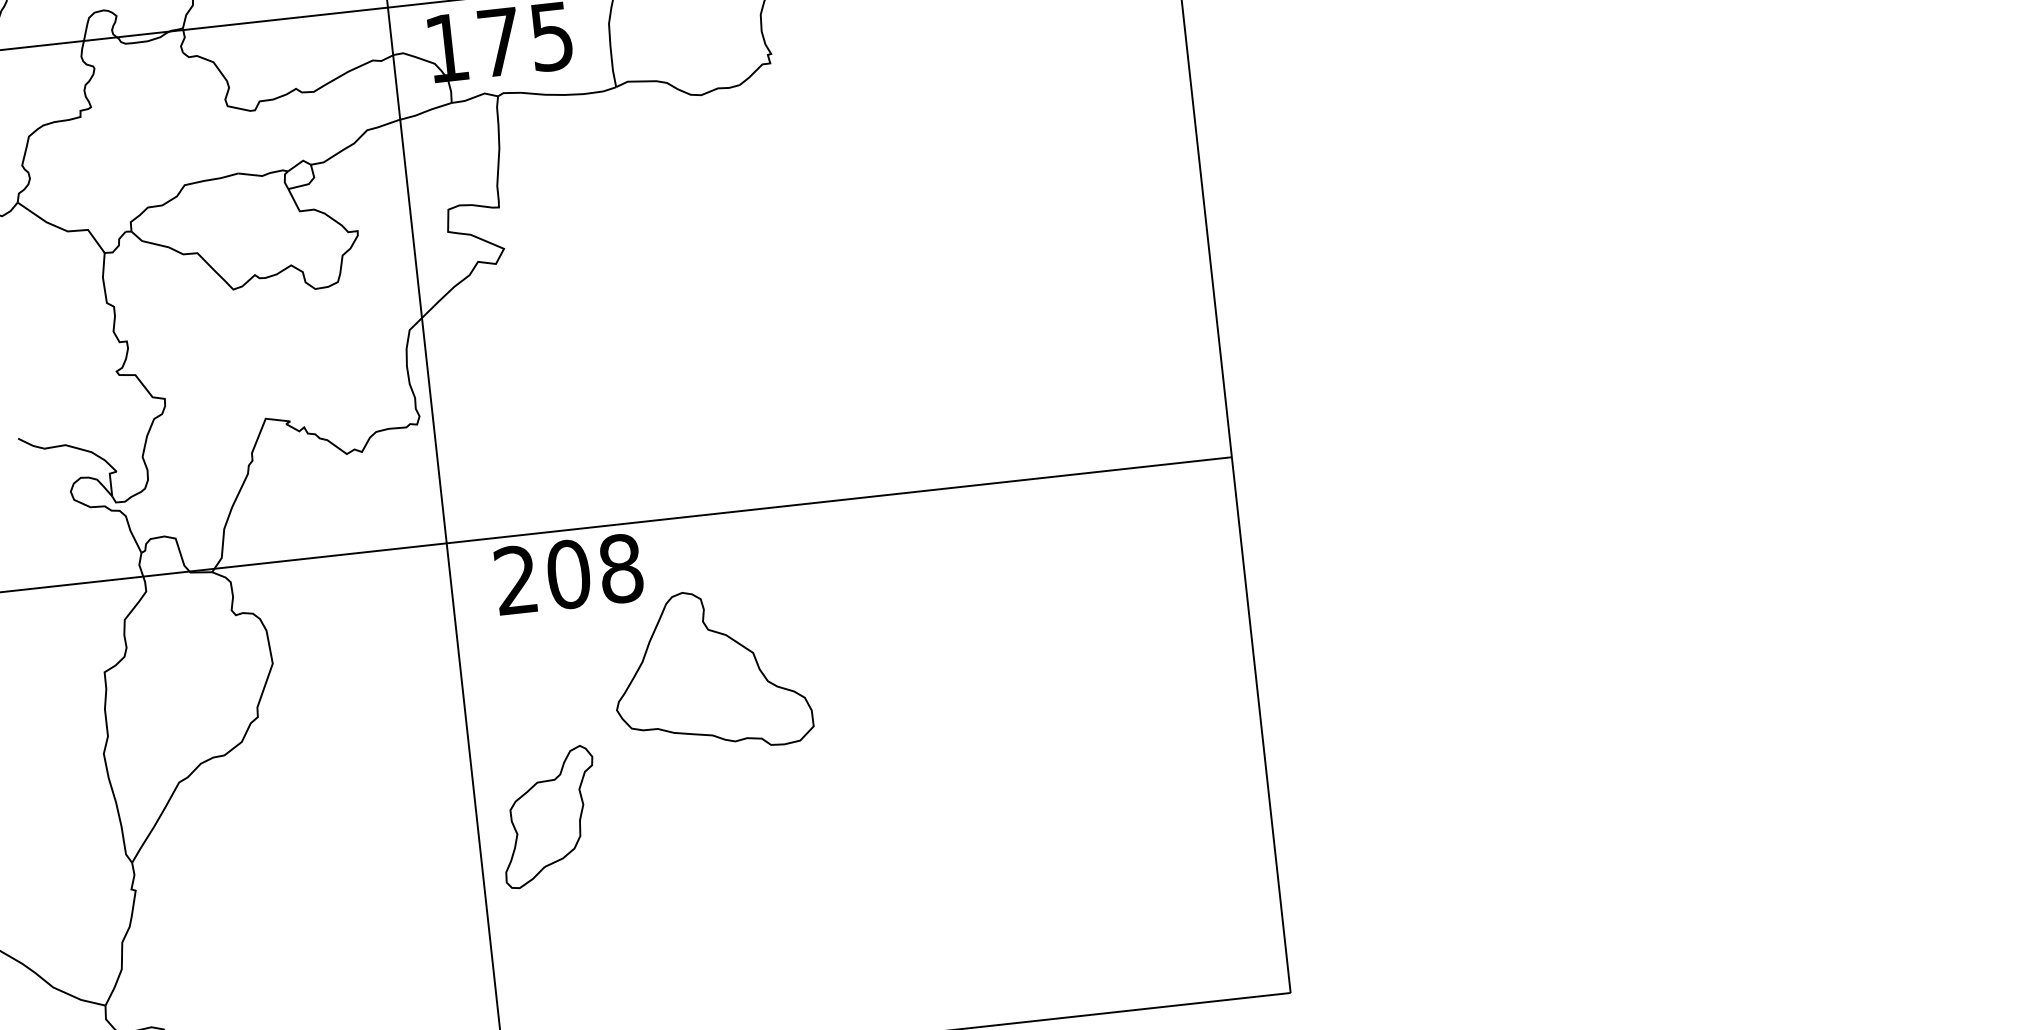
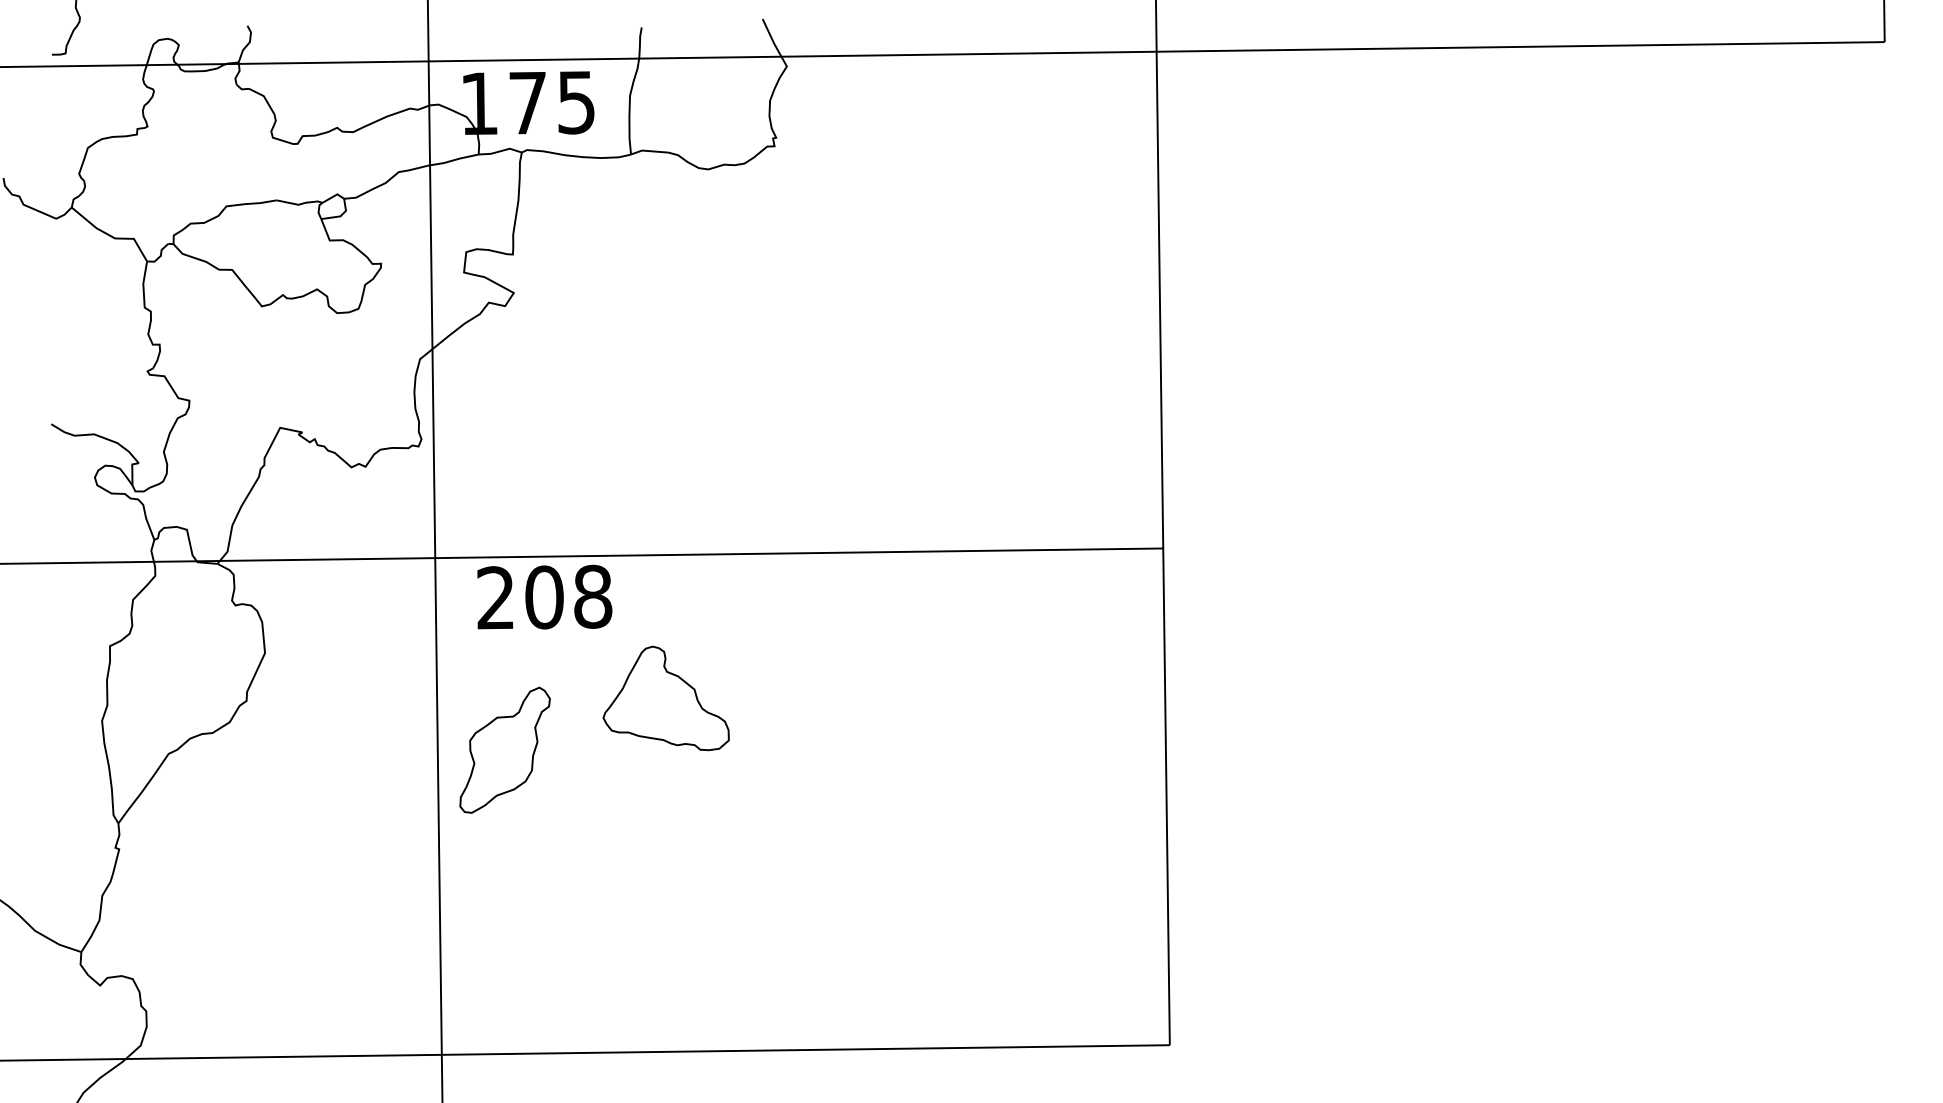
part: (709, 671) -> (665, 698), size x0.7
part: (548, 816) -> (504, 749), moved

